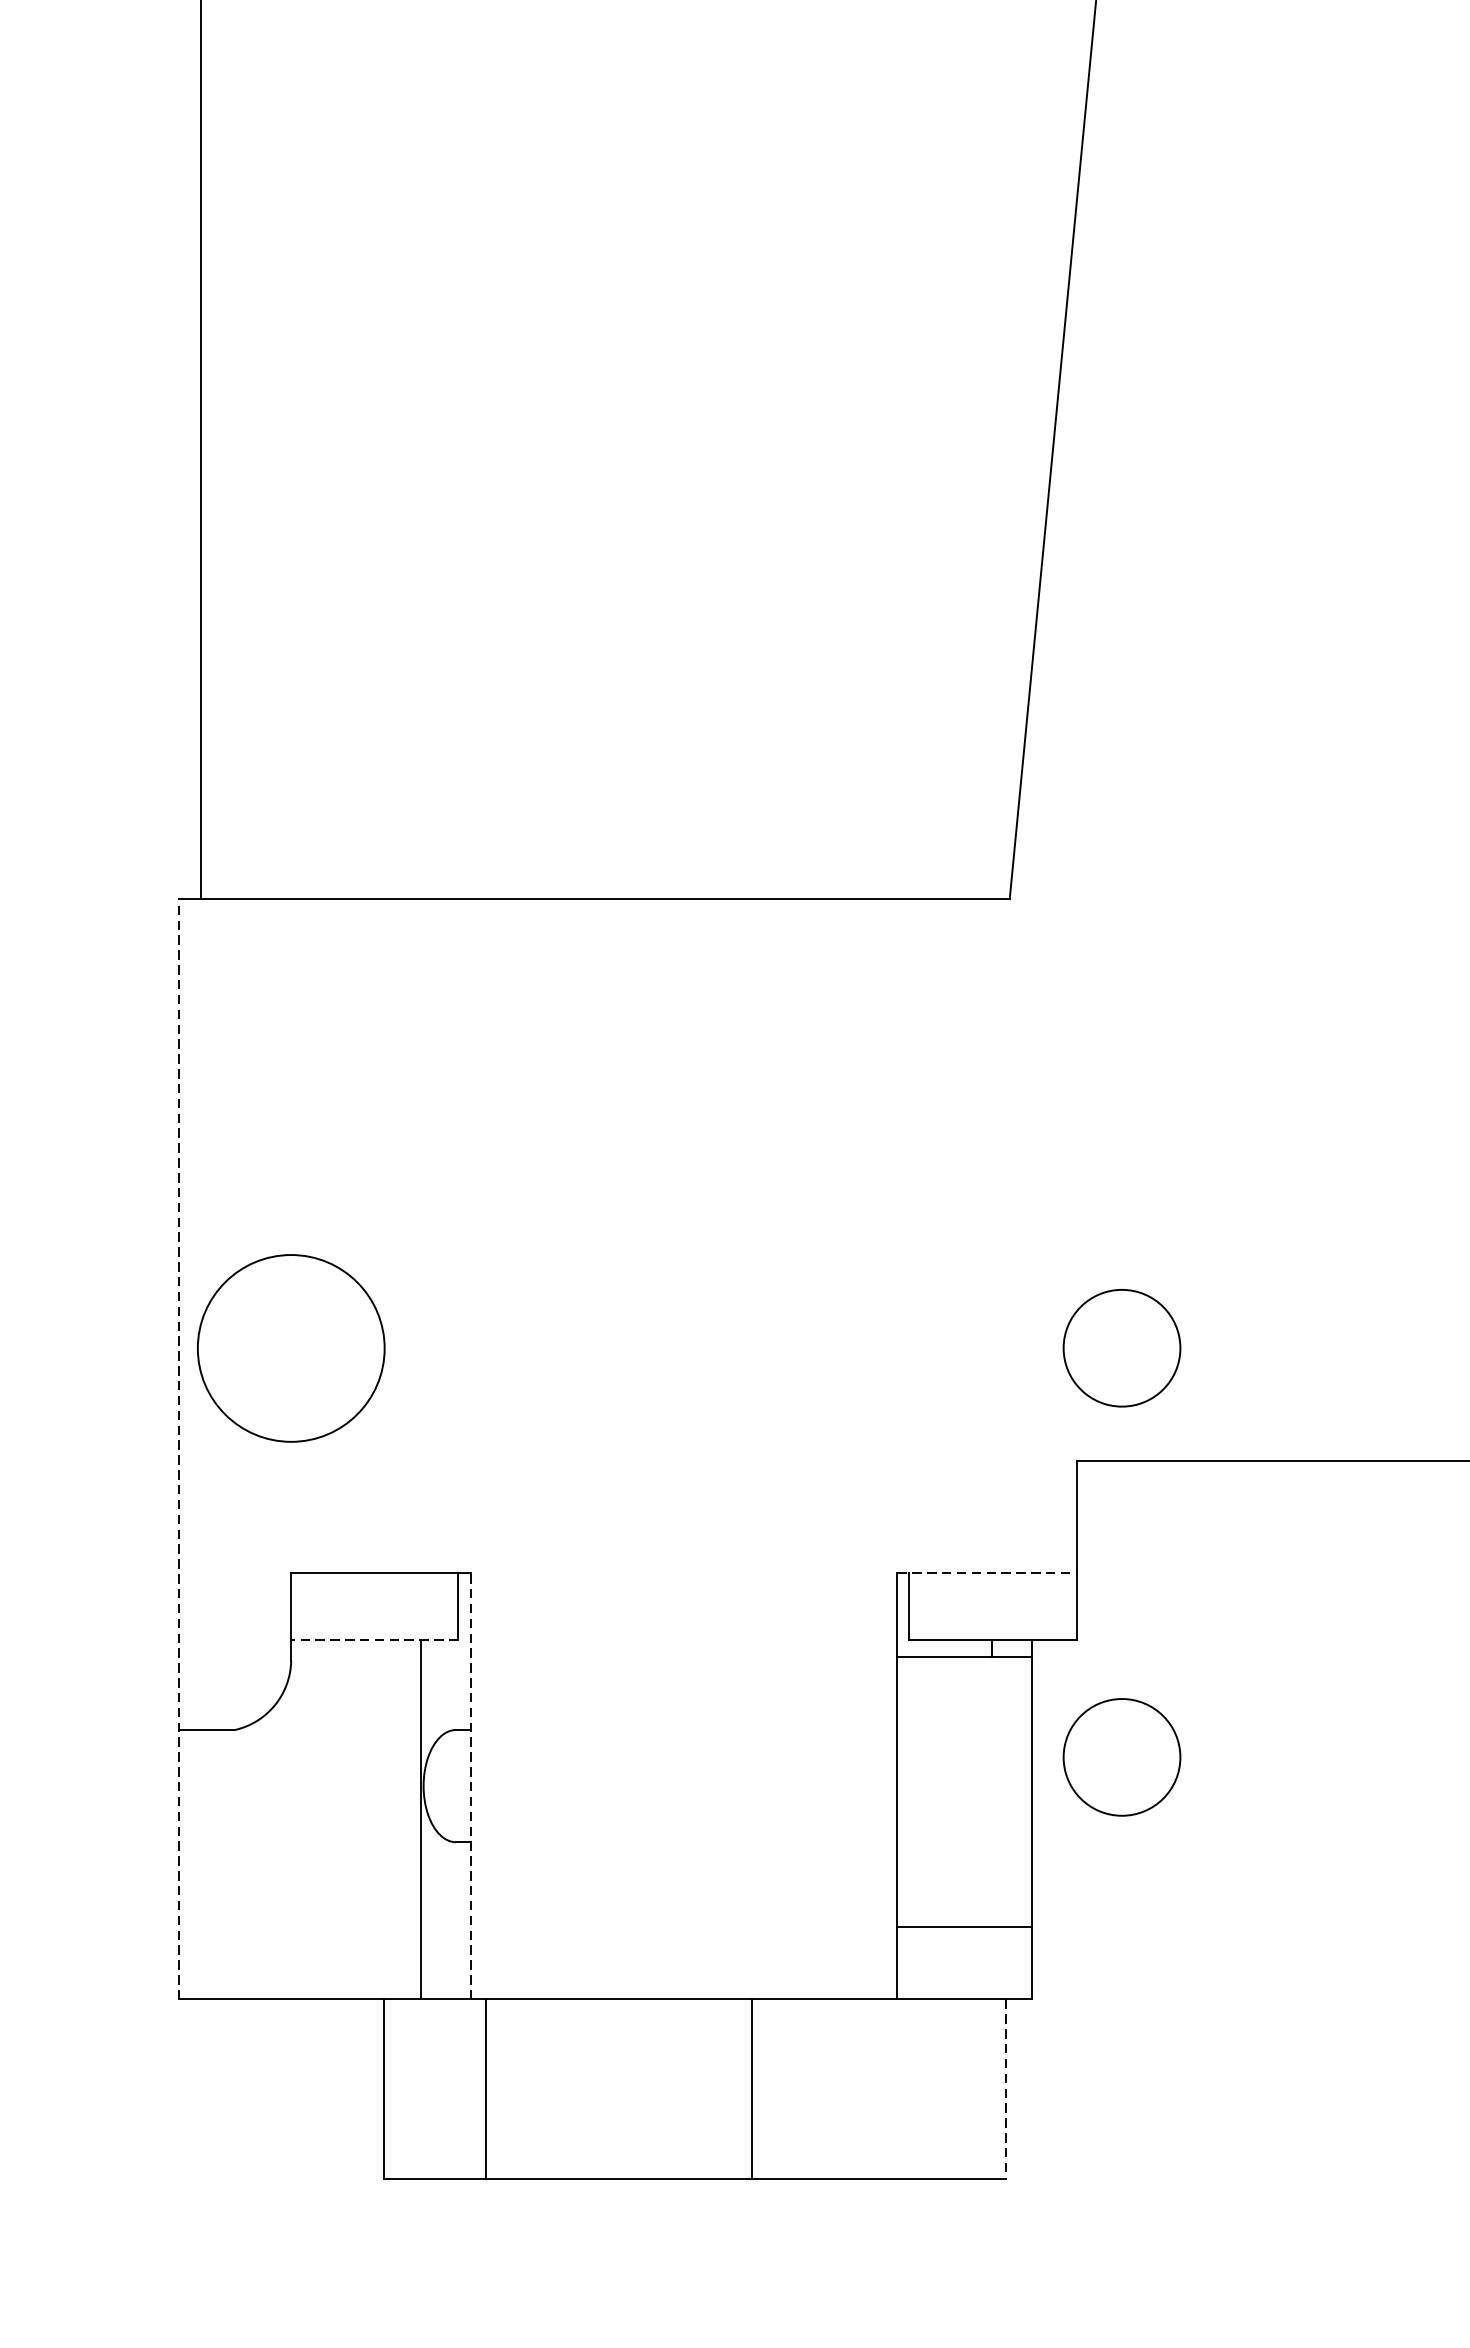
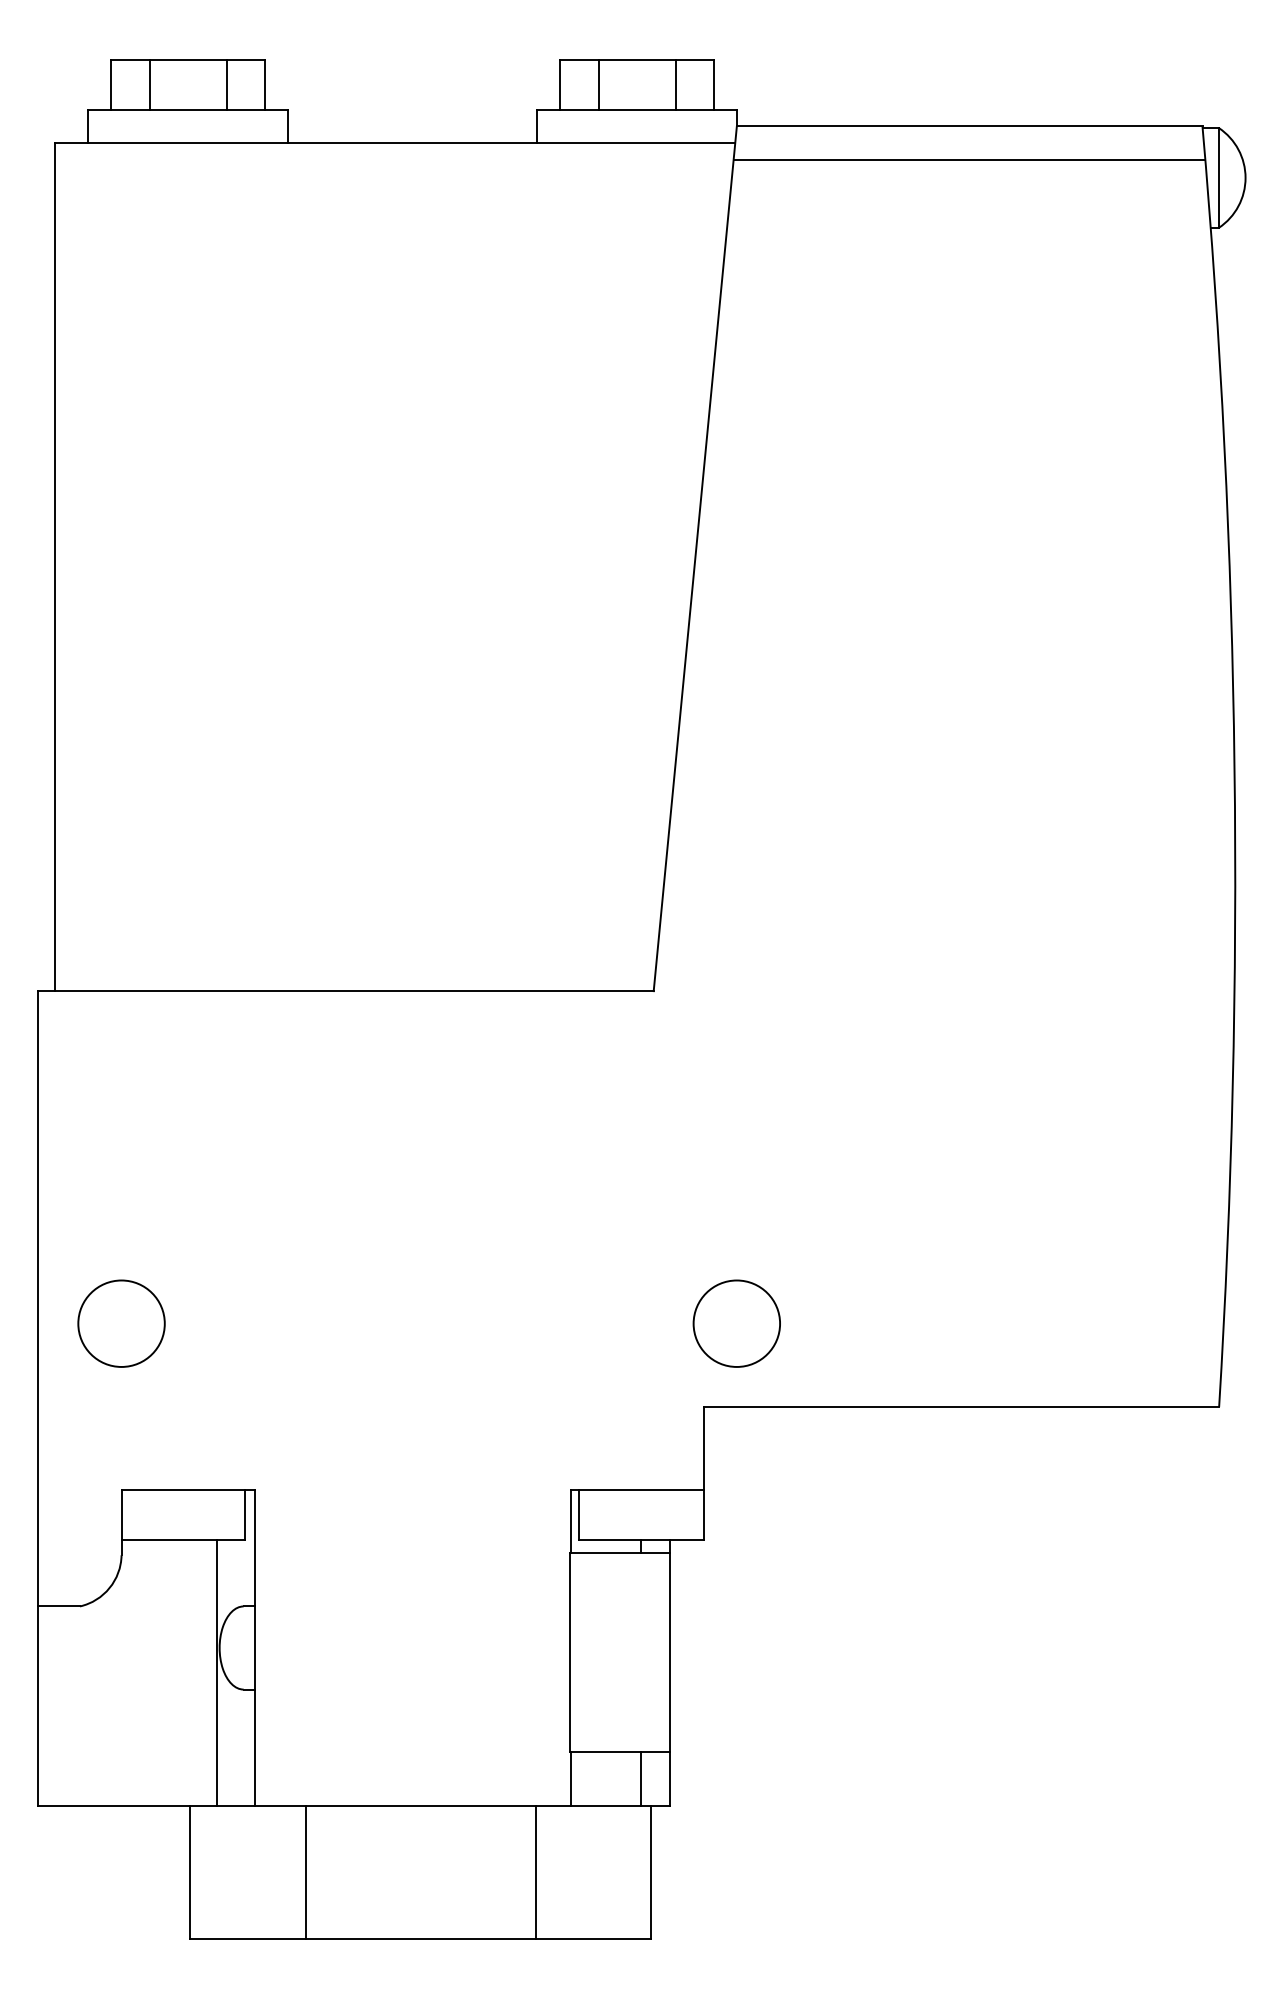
circle: (291, 1347) -> (121, 1323), size x0.62
line: (179, 1449) -> (38, 1398), dashed -> solid
line: (987, 1573) -> (637, 1490), dashed -> solid
line: (374, 1639) -> (183, 1539), dashed -> solid
circle: (1121, 1757) -> (736, 1626), removed
line: (470, 1786) -> (254, 1648), dashed -> solid
line: (991, 1962) -> (640, 1778), added
line: (485, 2089) -> (305, 1872), moved
line: (752, 2089) -> (536, 1872), moved
line: (1006, 2089) -> (651, 1872), dashed -> solid

